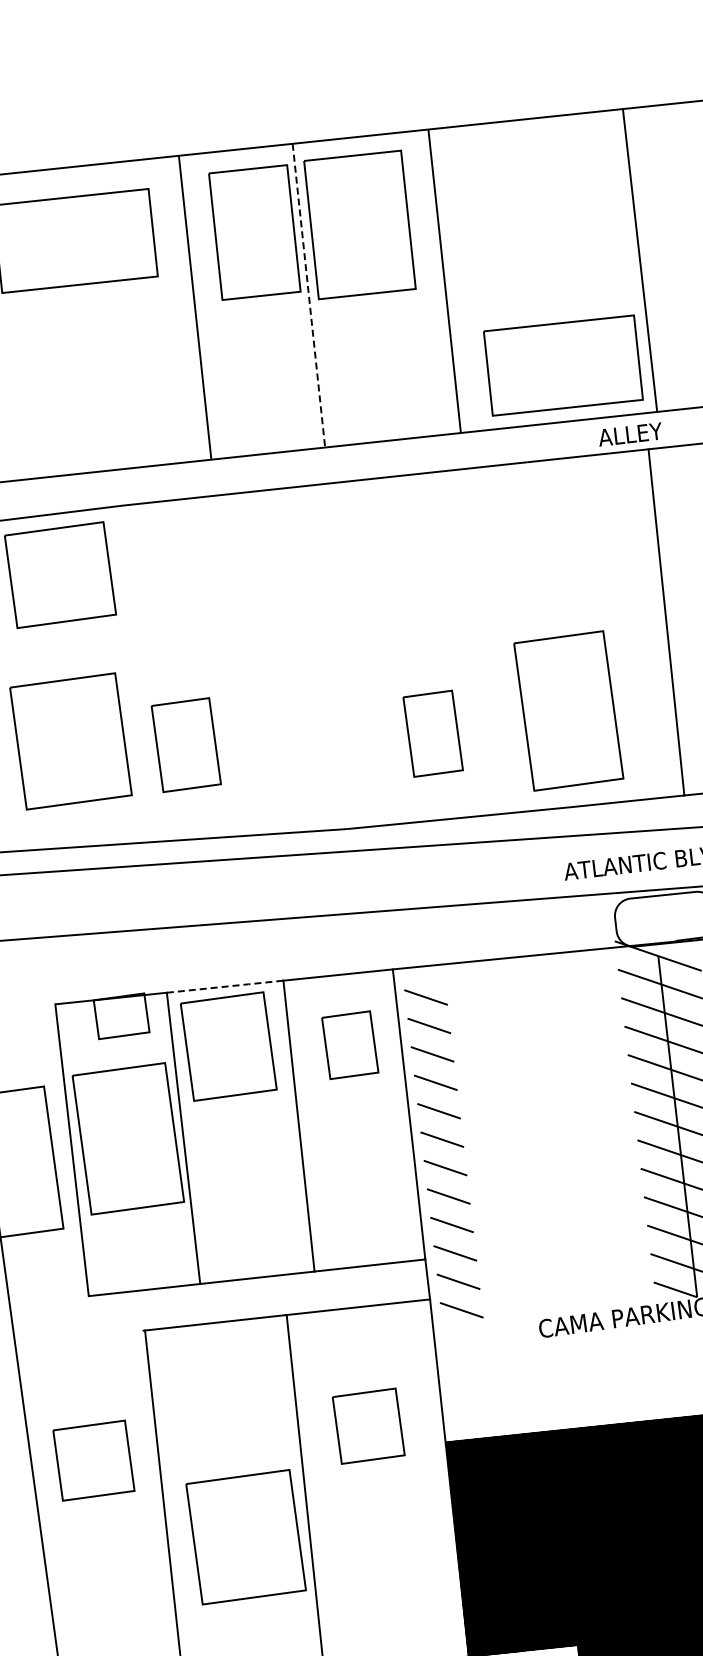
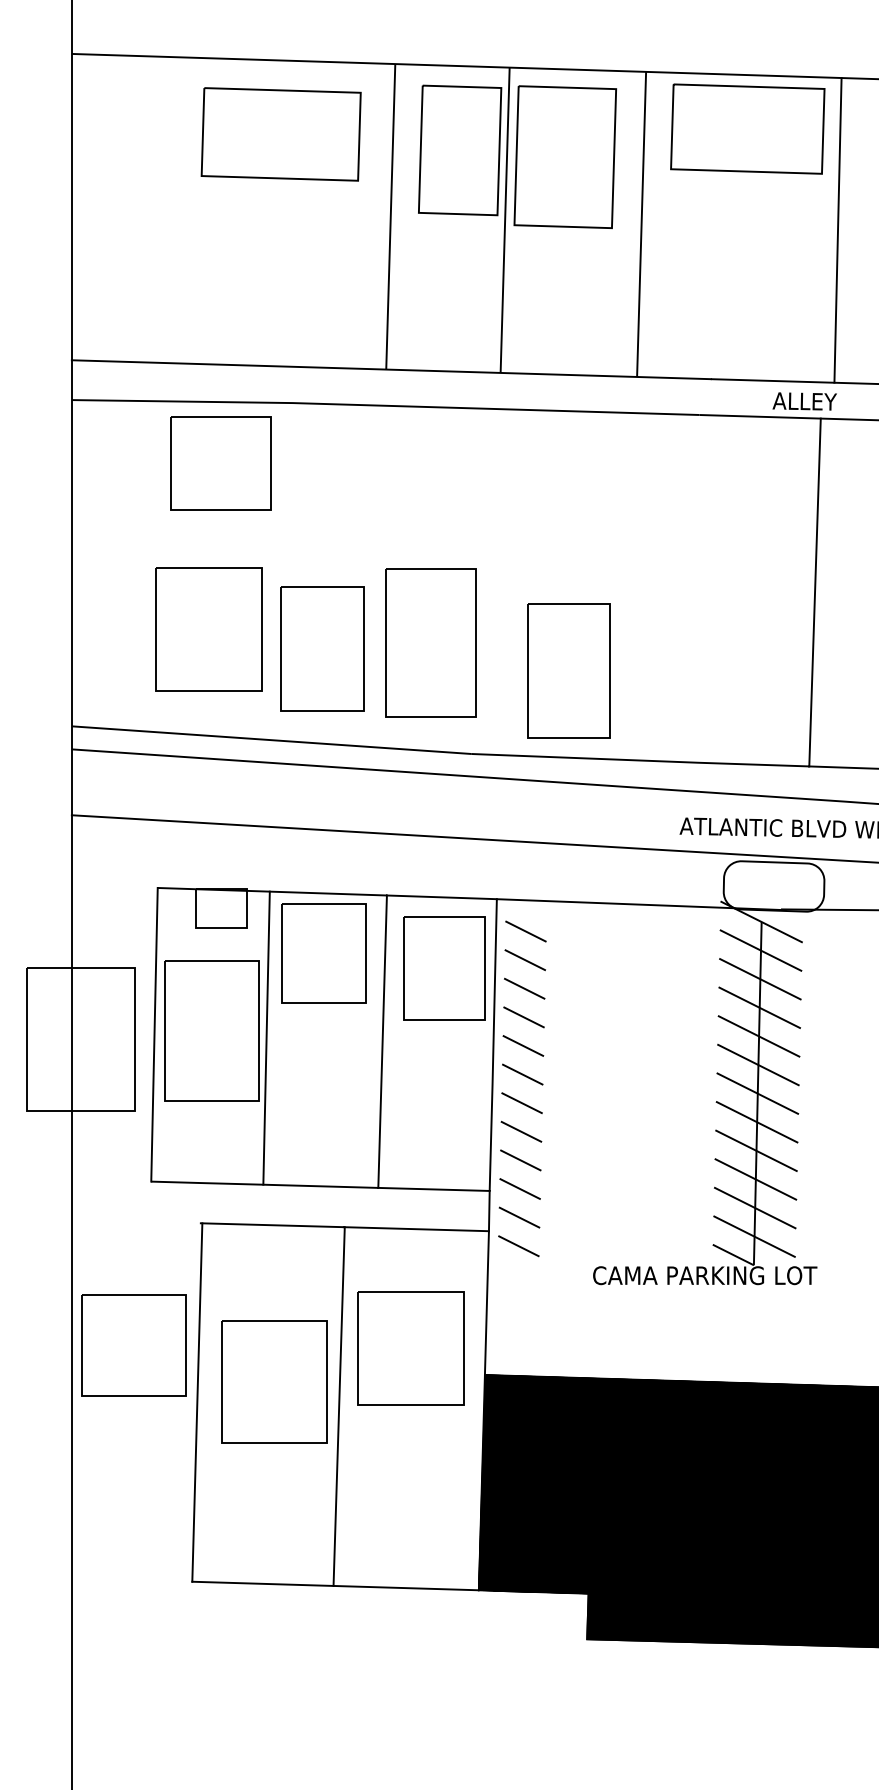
line: (309, 295) -> (505, 220), dashed -> solid
part: (563, 365) -> (747, 128), moved
part: (567, 710) -> (430, 642), moved
part: (432, 733) -> (568, 670), size x1.67
part: (186, 744) -> (322, 648), size x1.43
line: (226, 986) -> (329, 893), dashed -> solid
part: (350, 1045) -> (444, 968), size x1.67
part: (368, 1426) -> (410, 1348), size x1.67
part: (93, 1460) -> (133, 1345), size x1.43
part: (246, 1536) -> (274, 1381), moved

